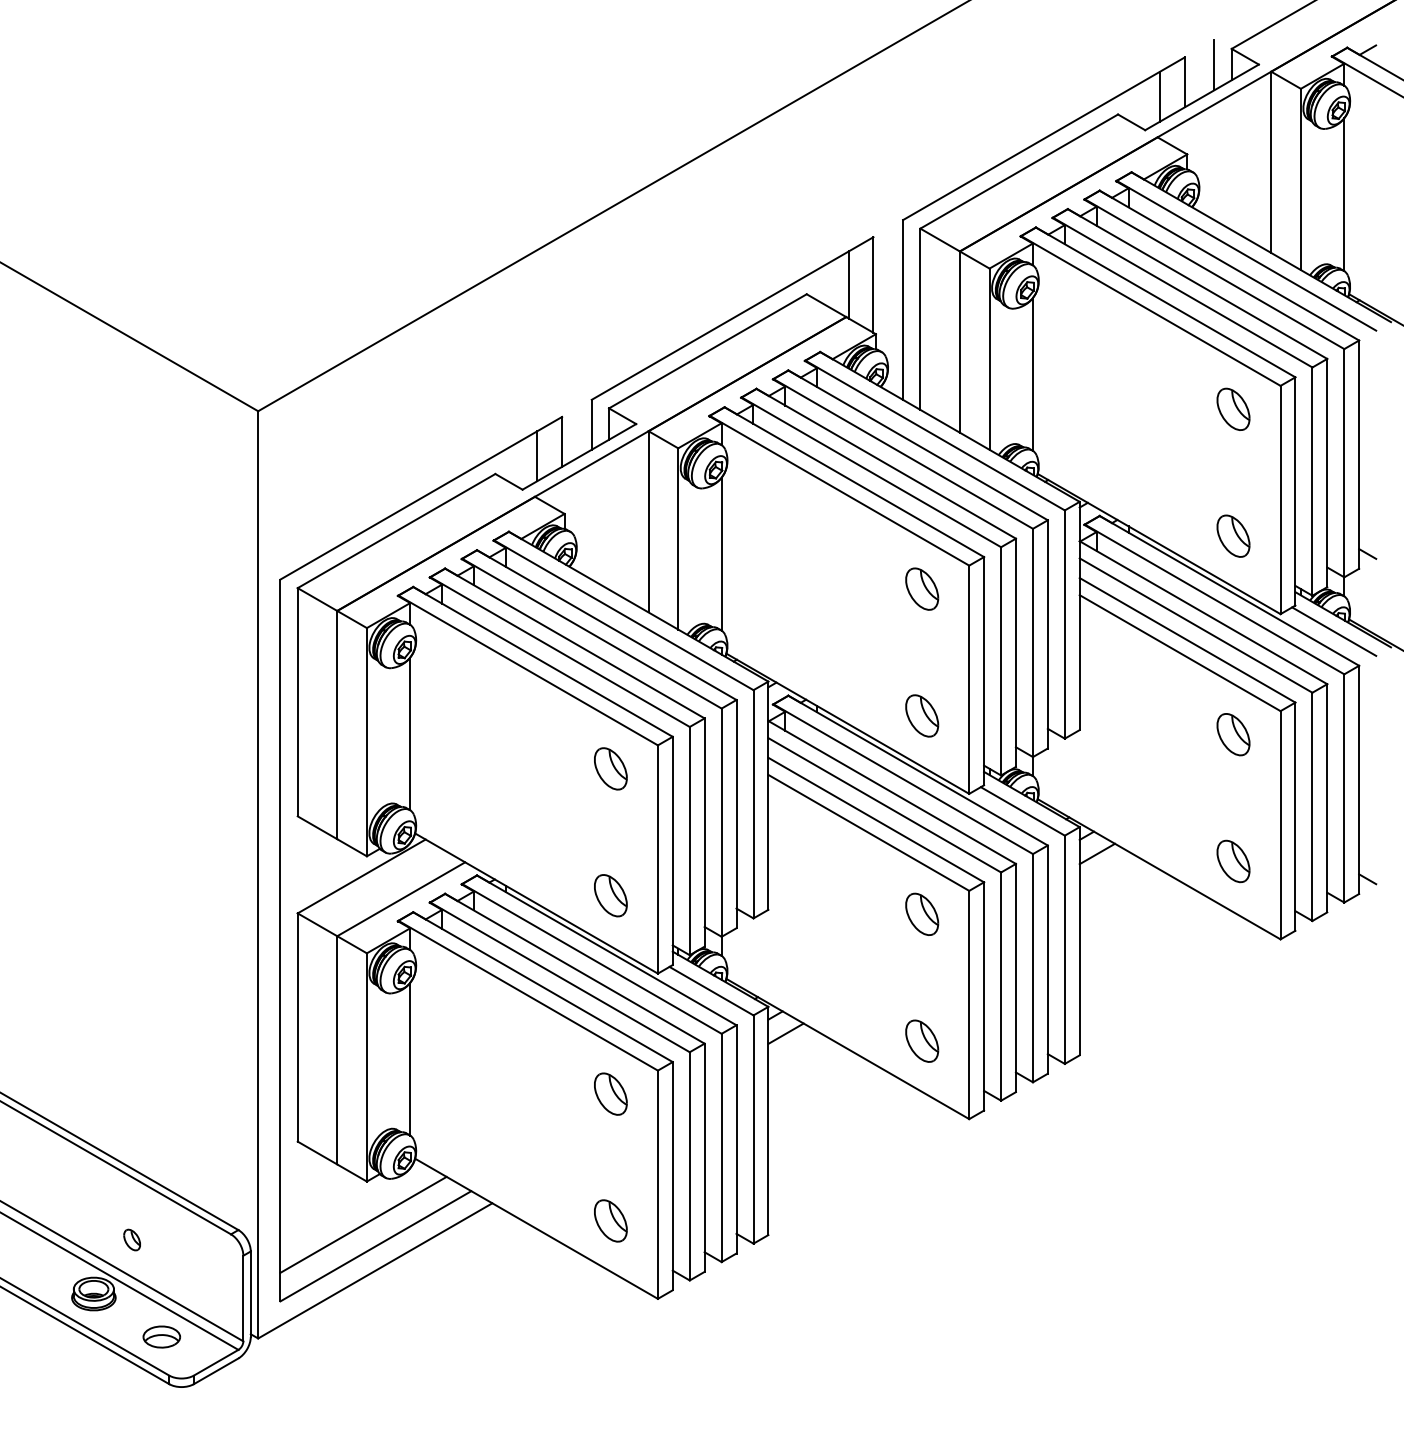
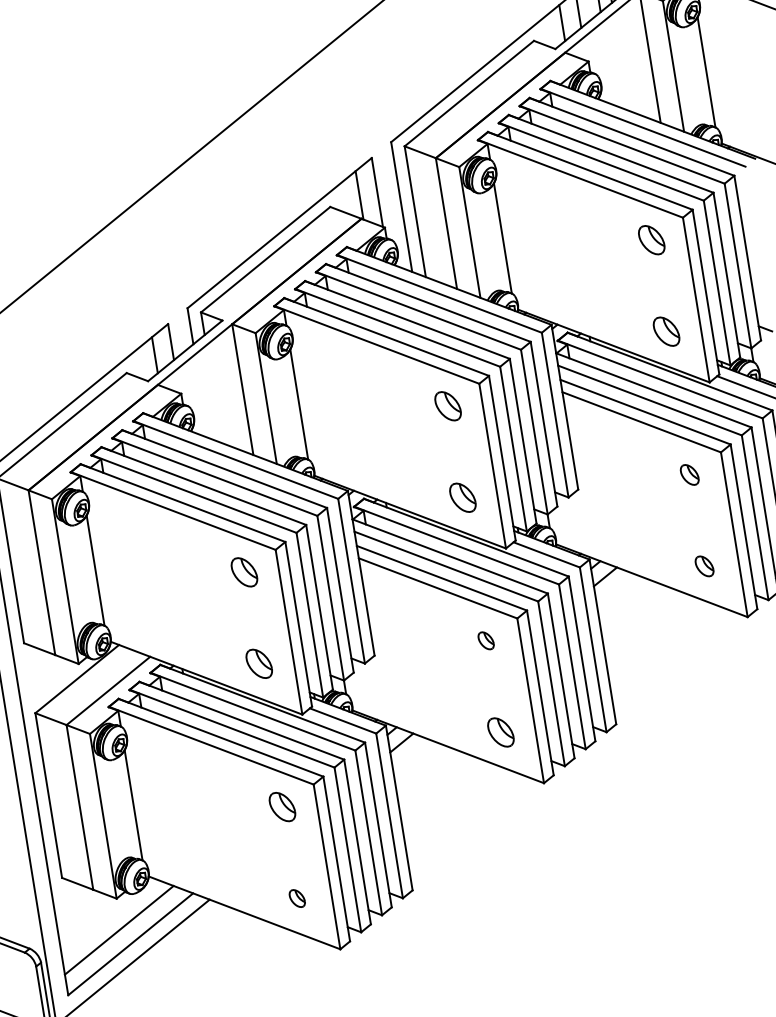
part: (1233, 734) -> (689, 474), size x0.7
part: (1233, 861) -> (704, 566), size x0.7
part: (922, 913) -> (486, 640), size x0.6
part: (610, 1220) -> (296, 898), size x0.6

